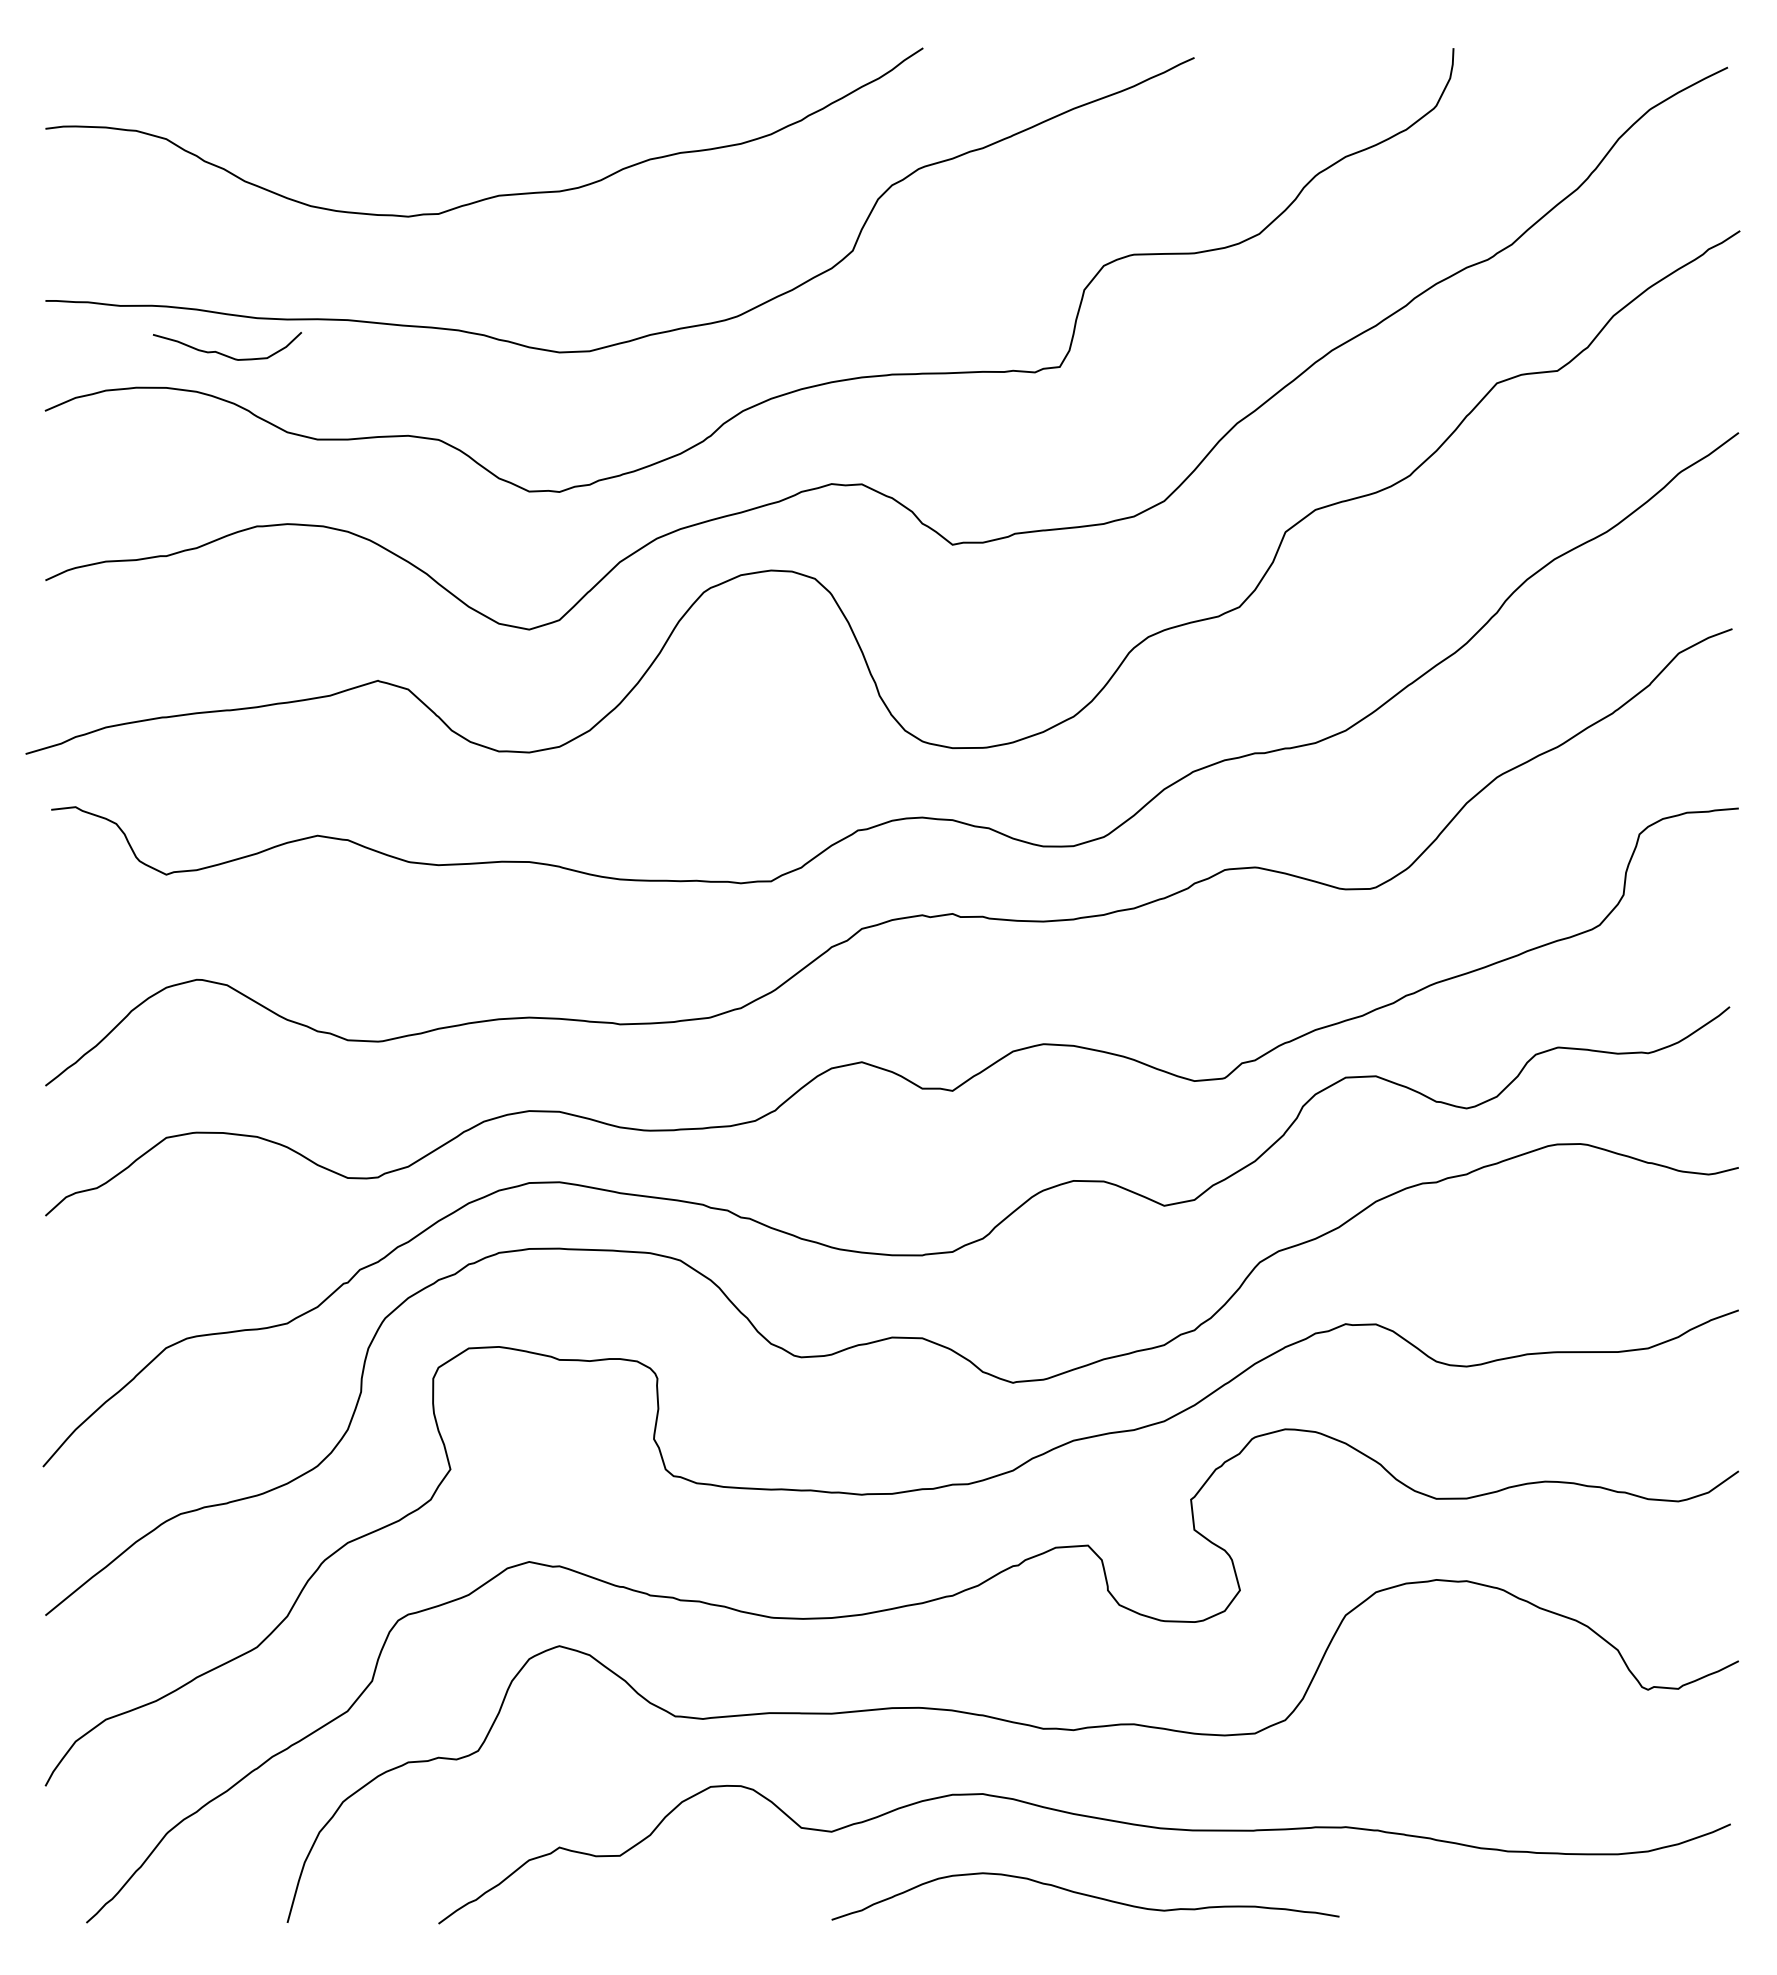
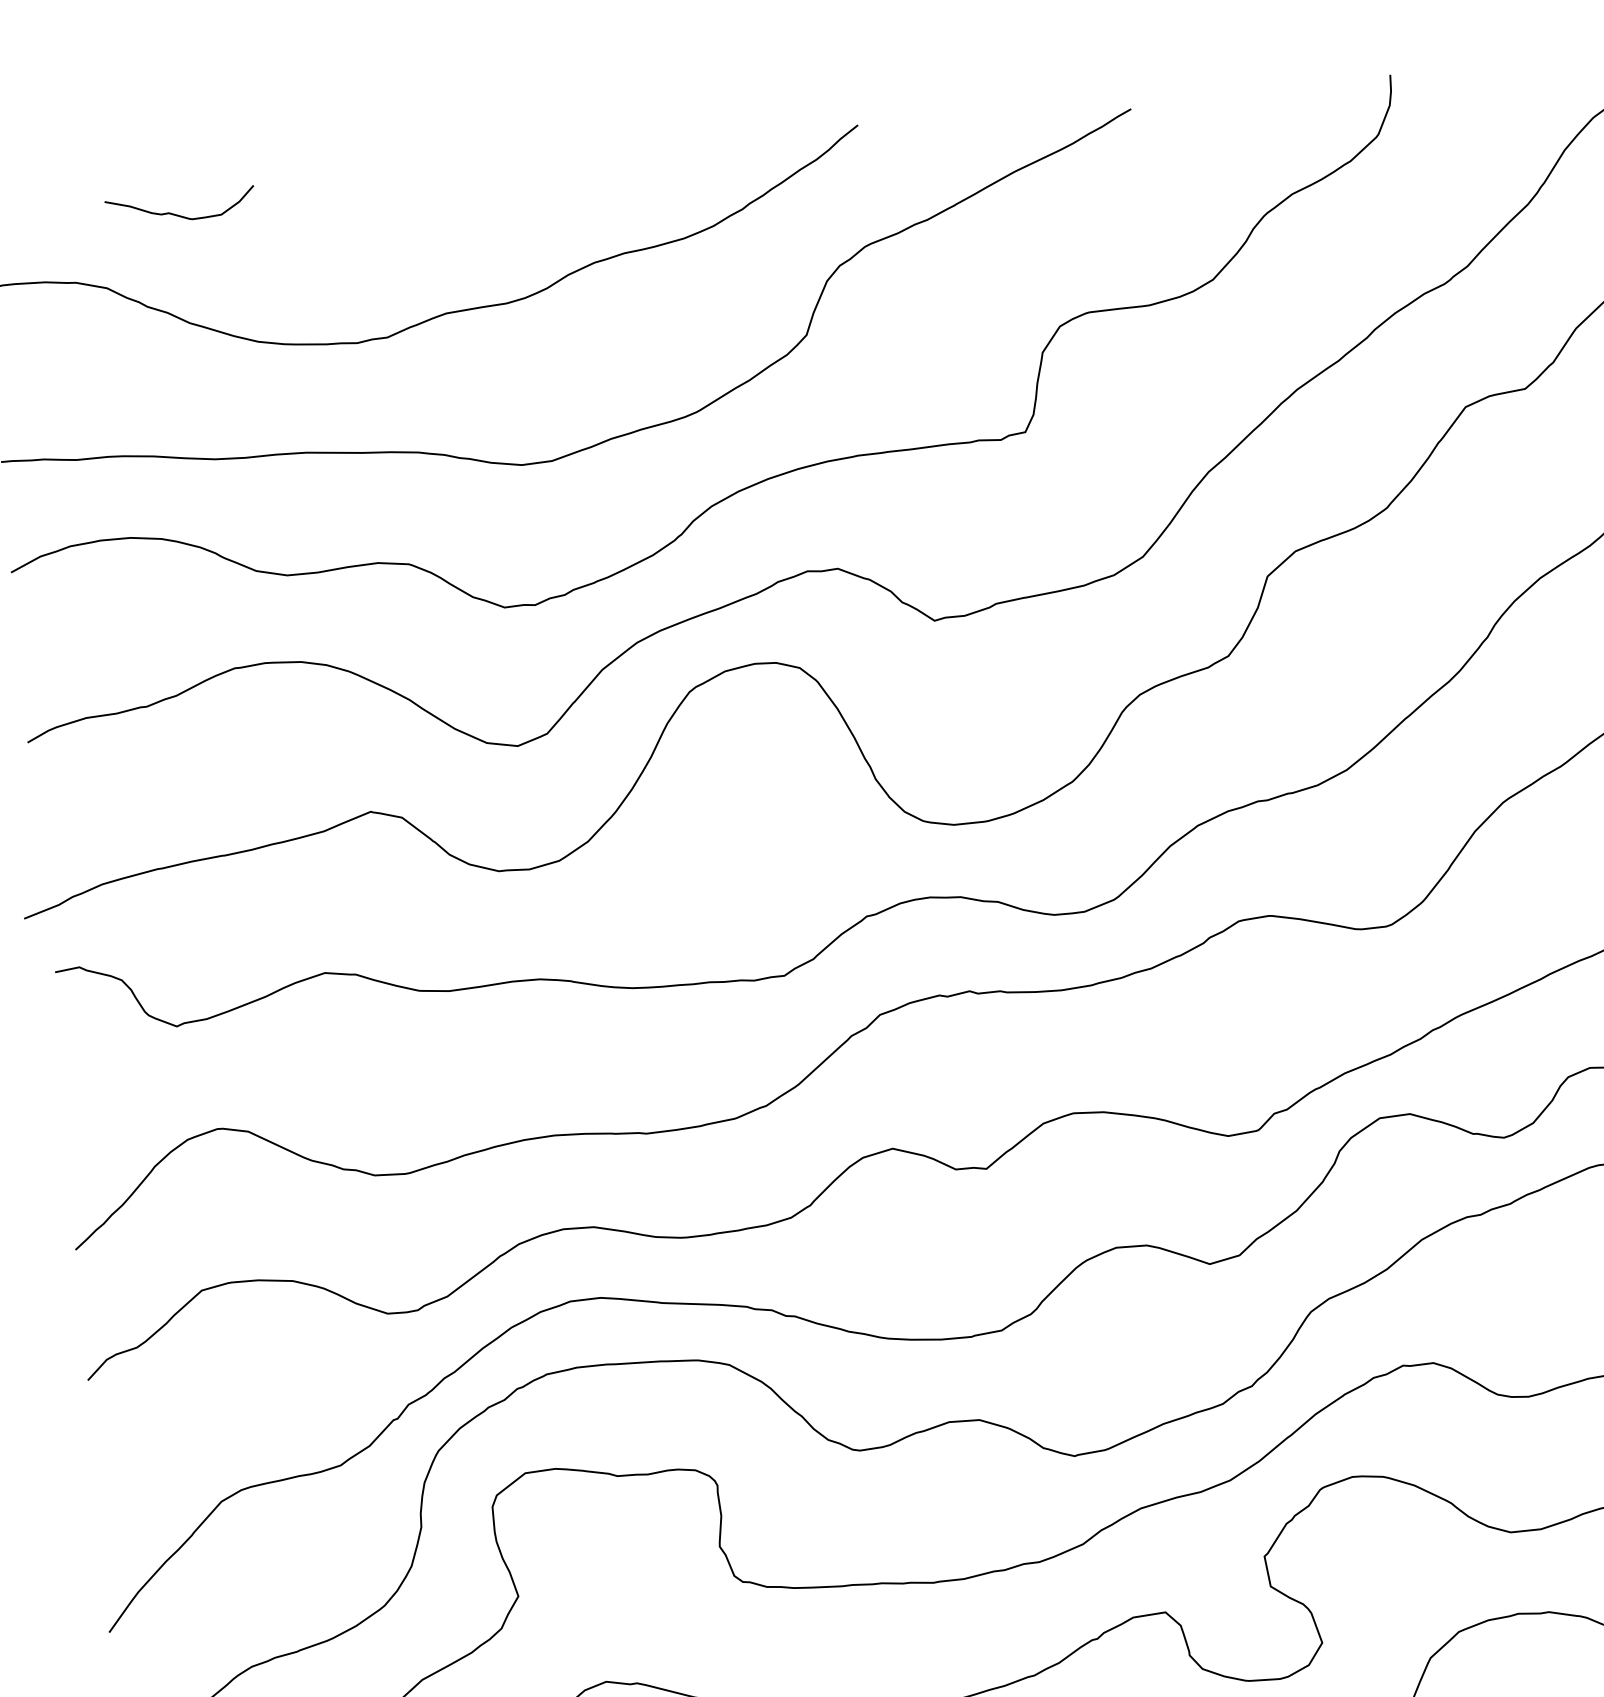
curve: (223, 353) -> (177, 214), moved

